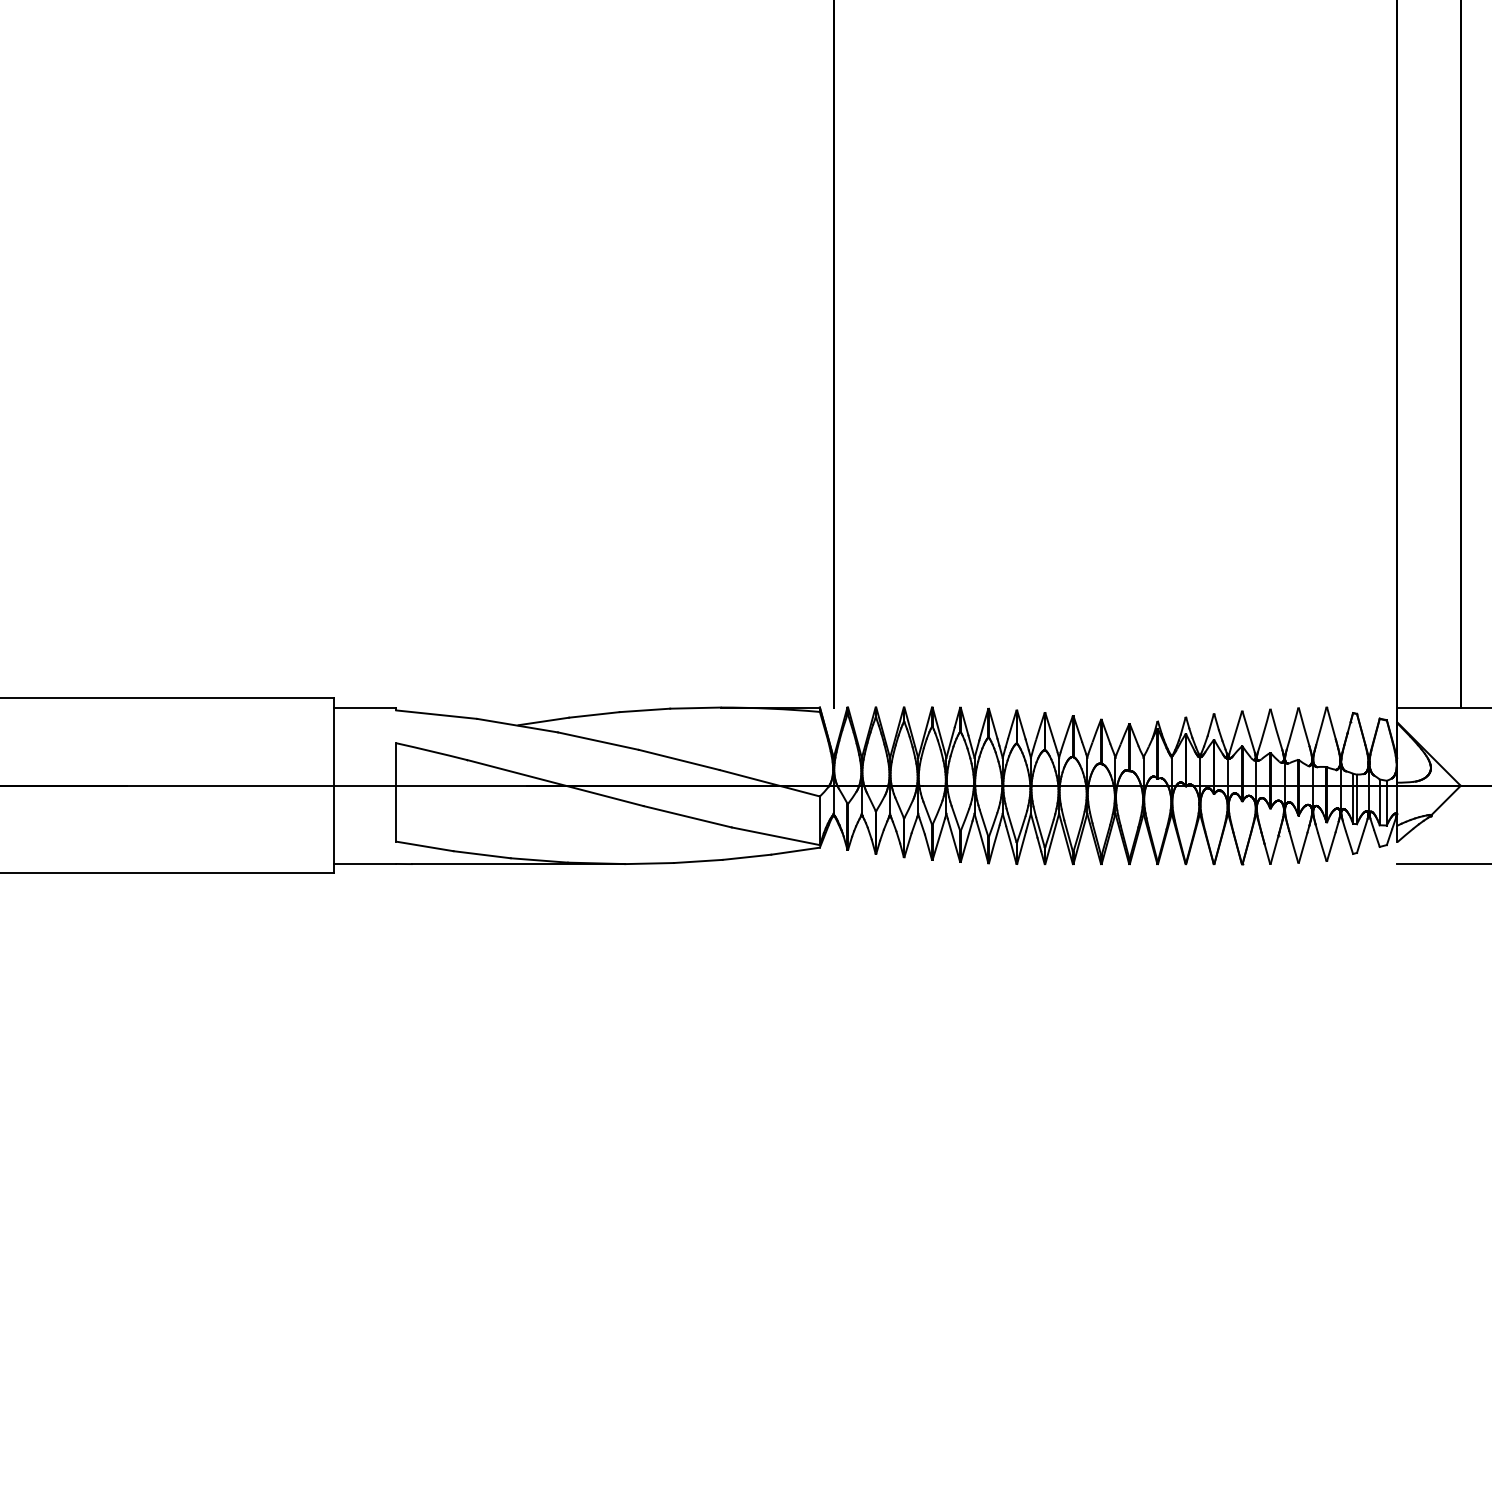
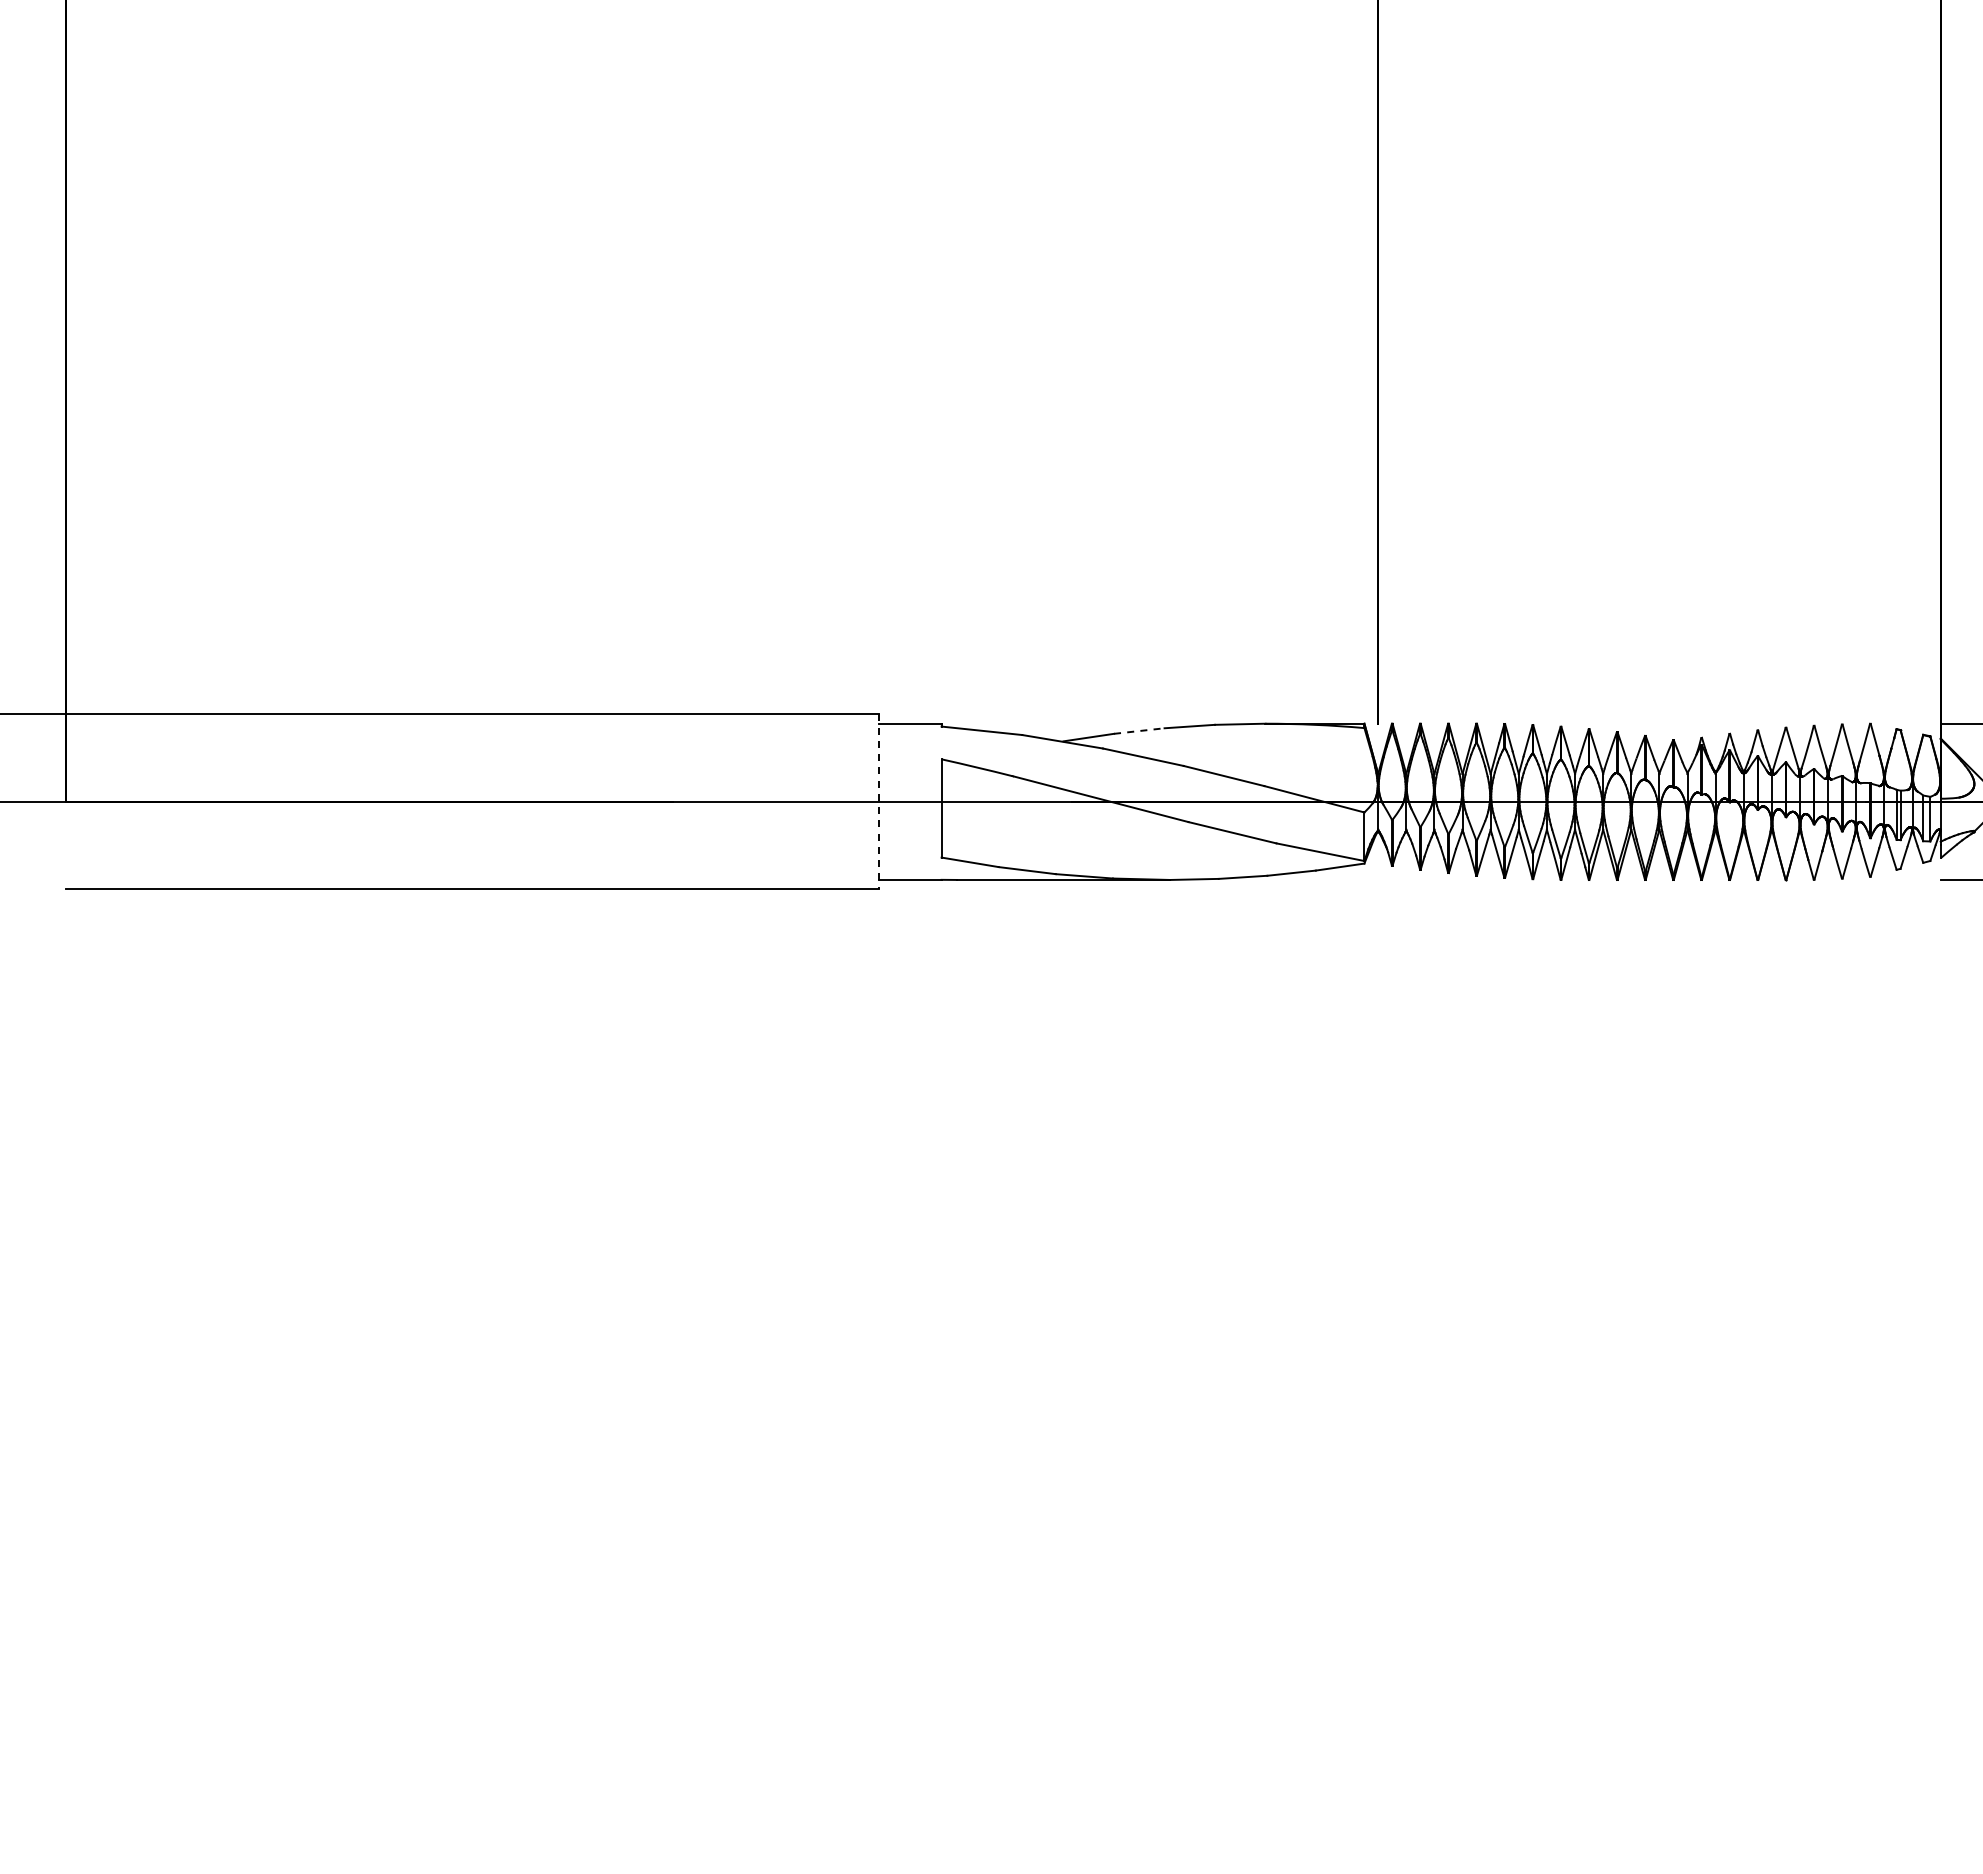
line: (594, 715) -> (1139, 731), solid -> dashed
line: (334, 785) -> (879, 801), solid -> dashed

